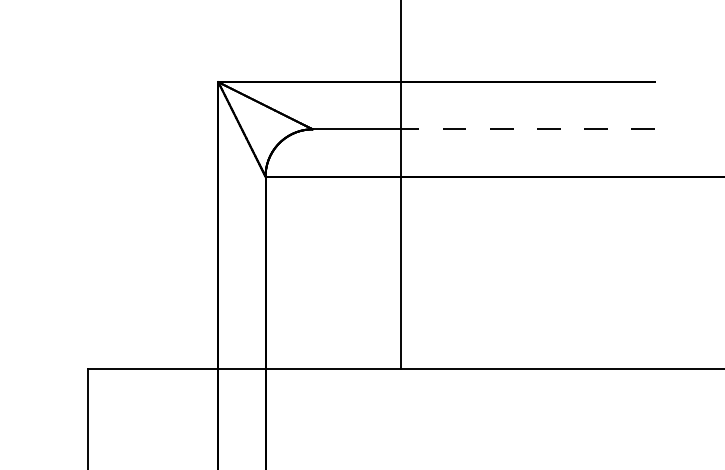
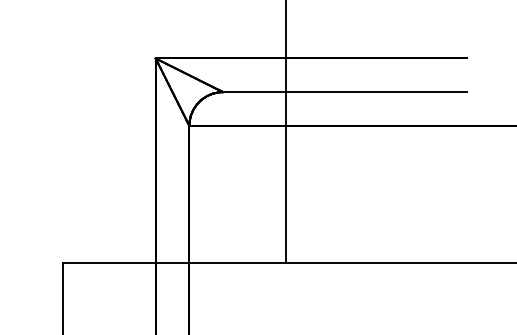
line: (527, 129) -> (376, 92), dashed -> solid

